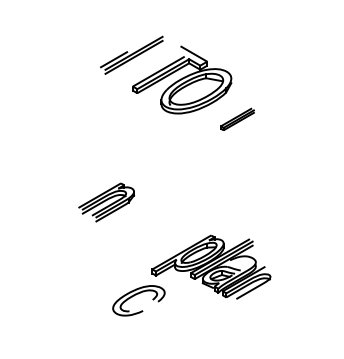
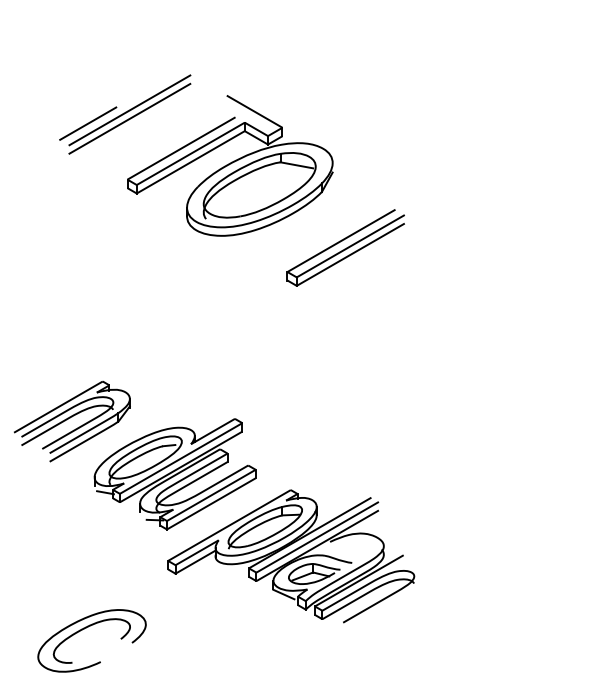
part: (237, 119) -> (345, 248), size x1.67
part: (155, 227) -> (174, 473), added
part: (138, 300) -> (91, 640), moved

